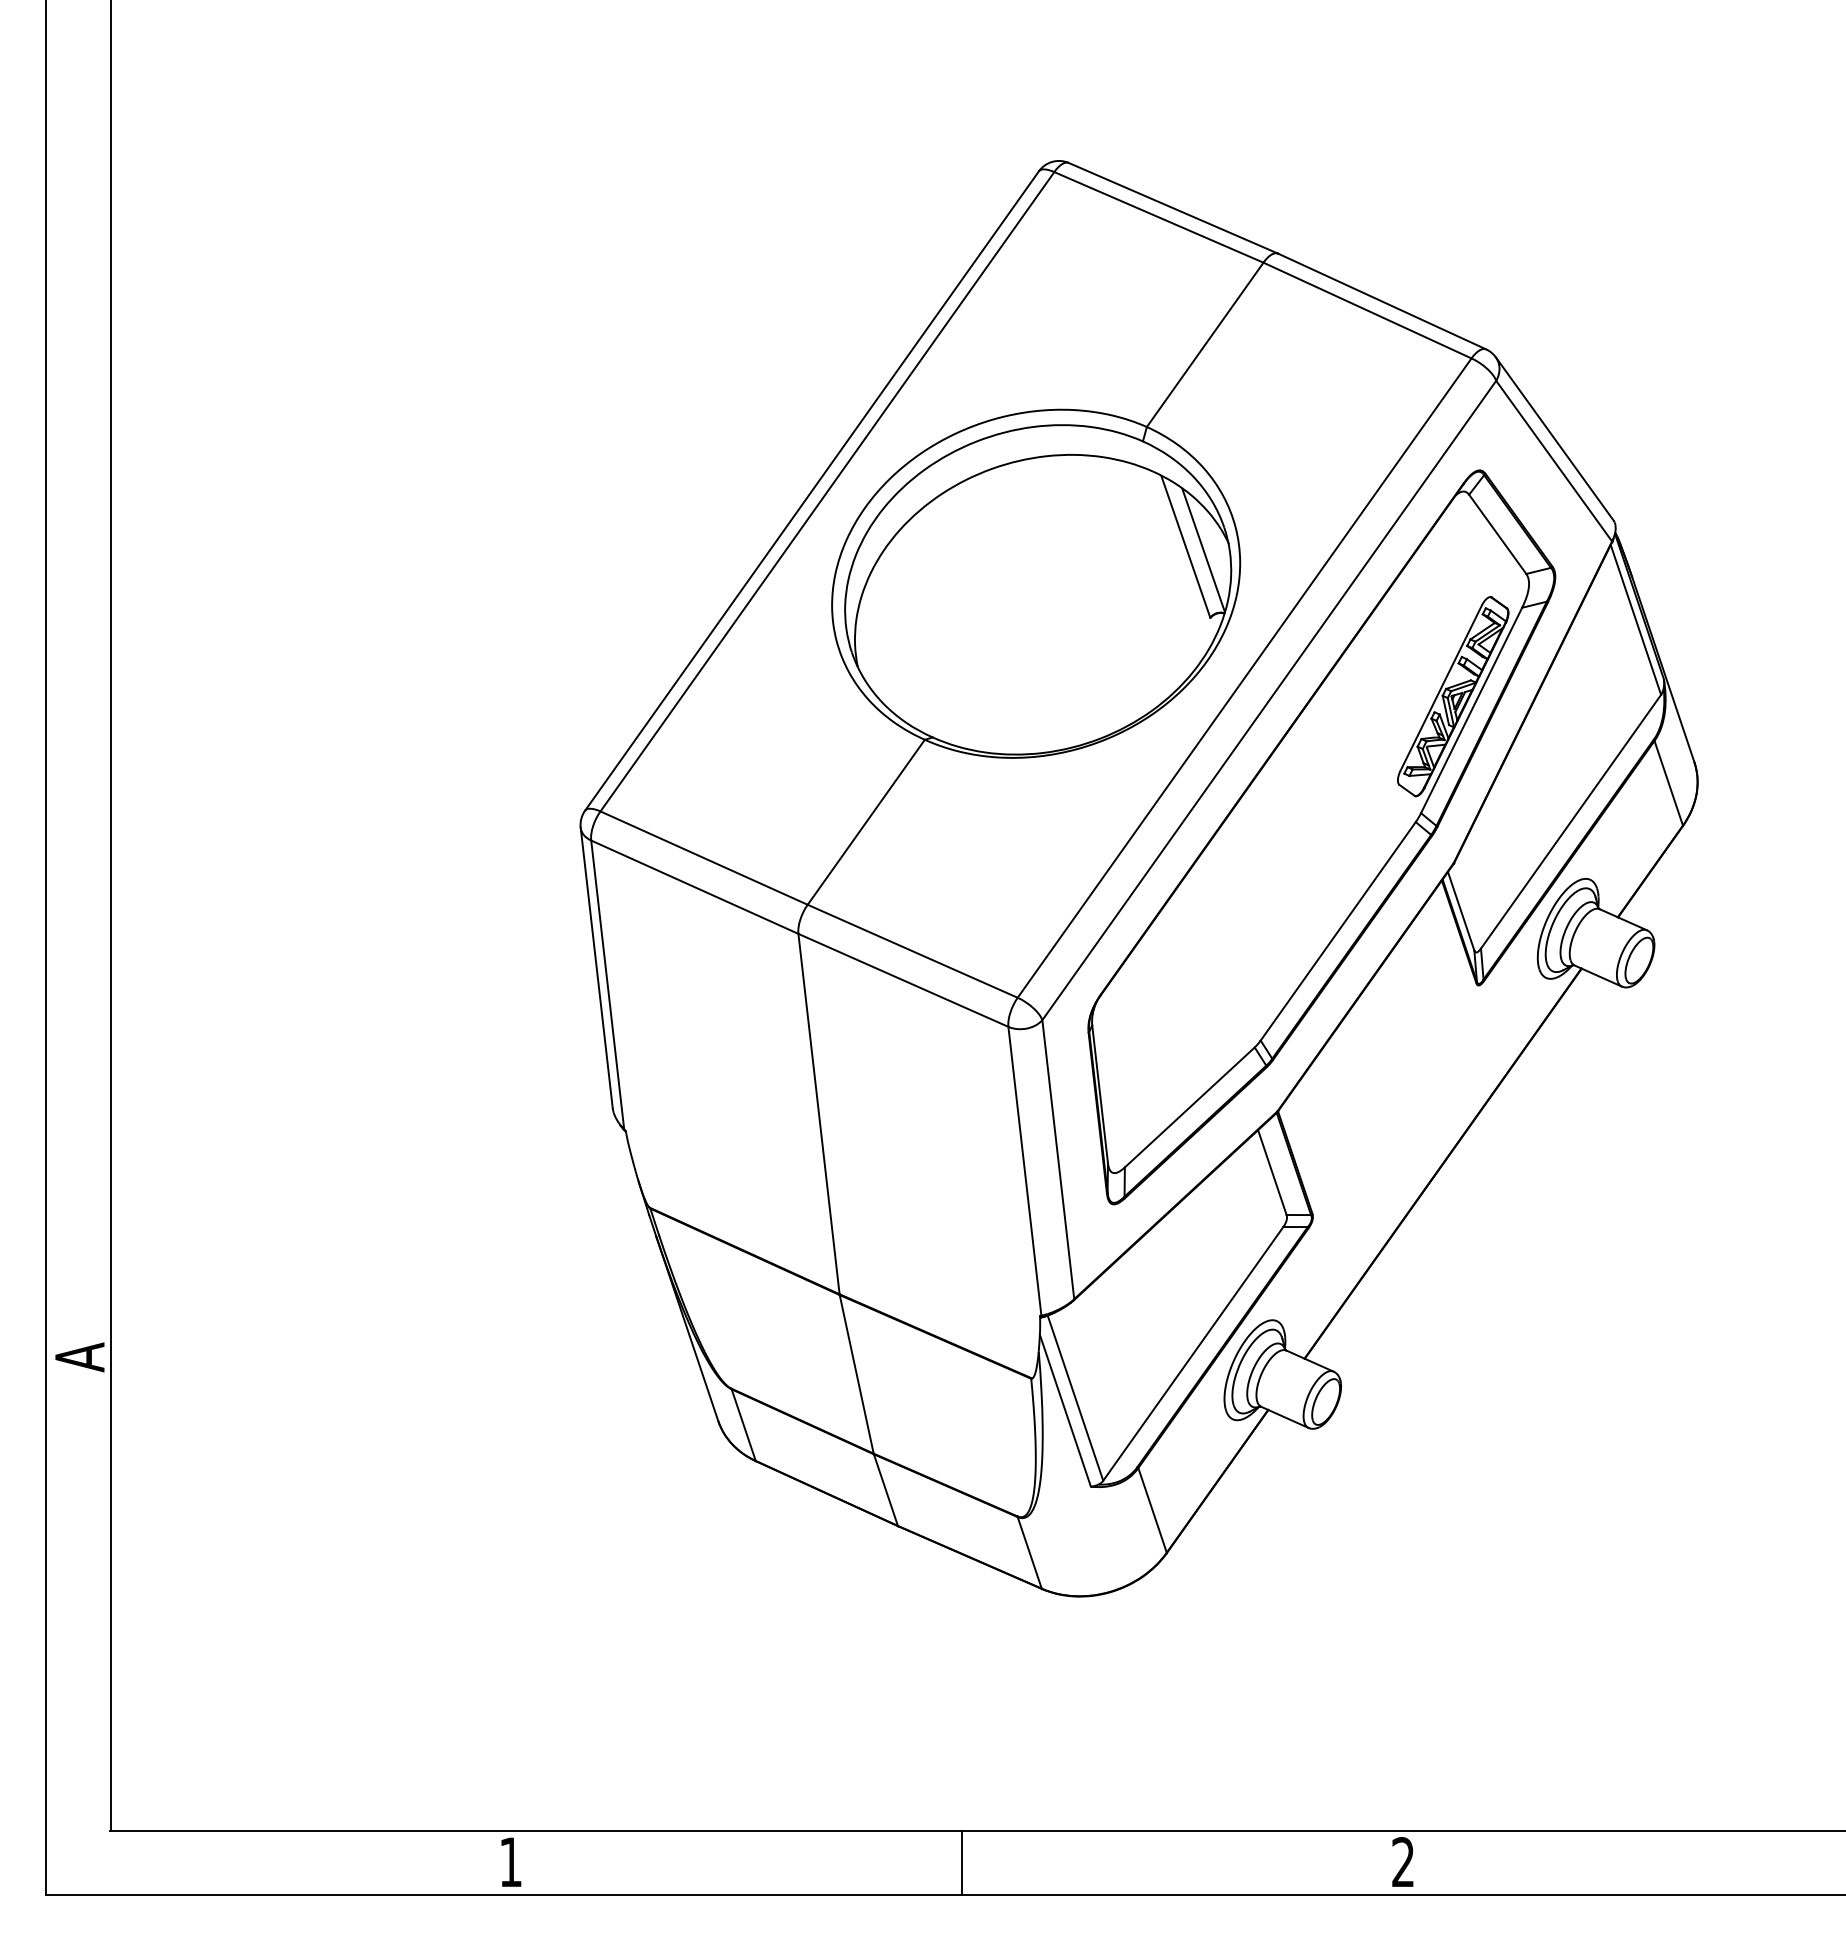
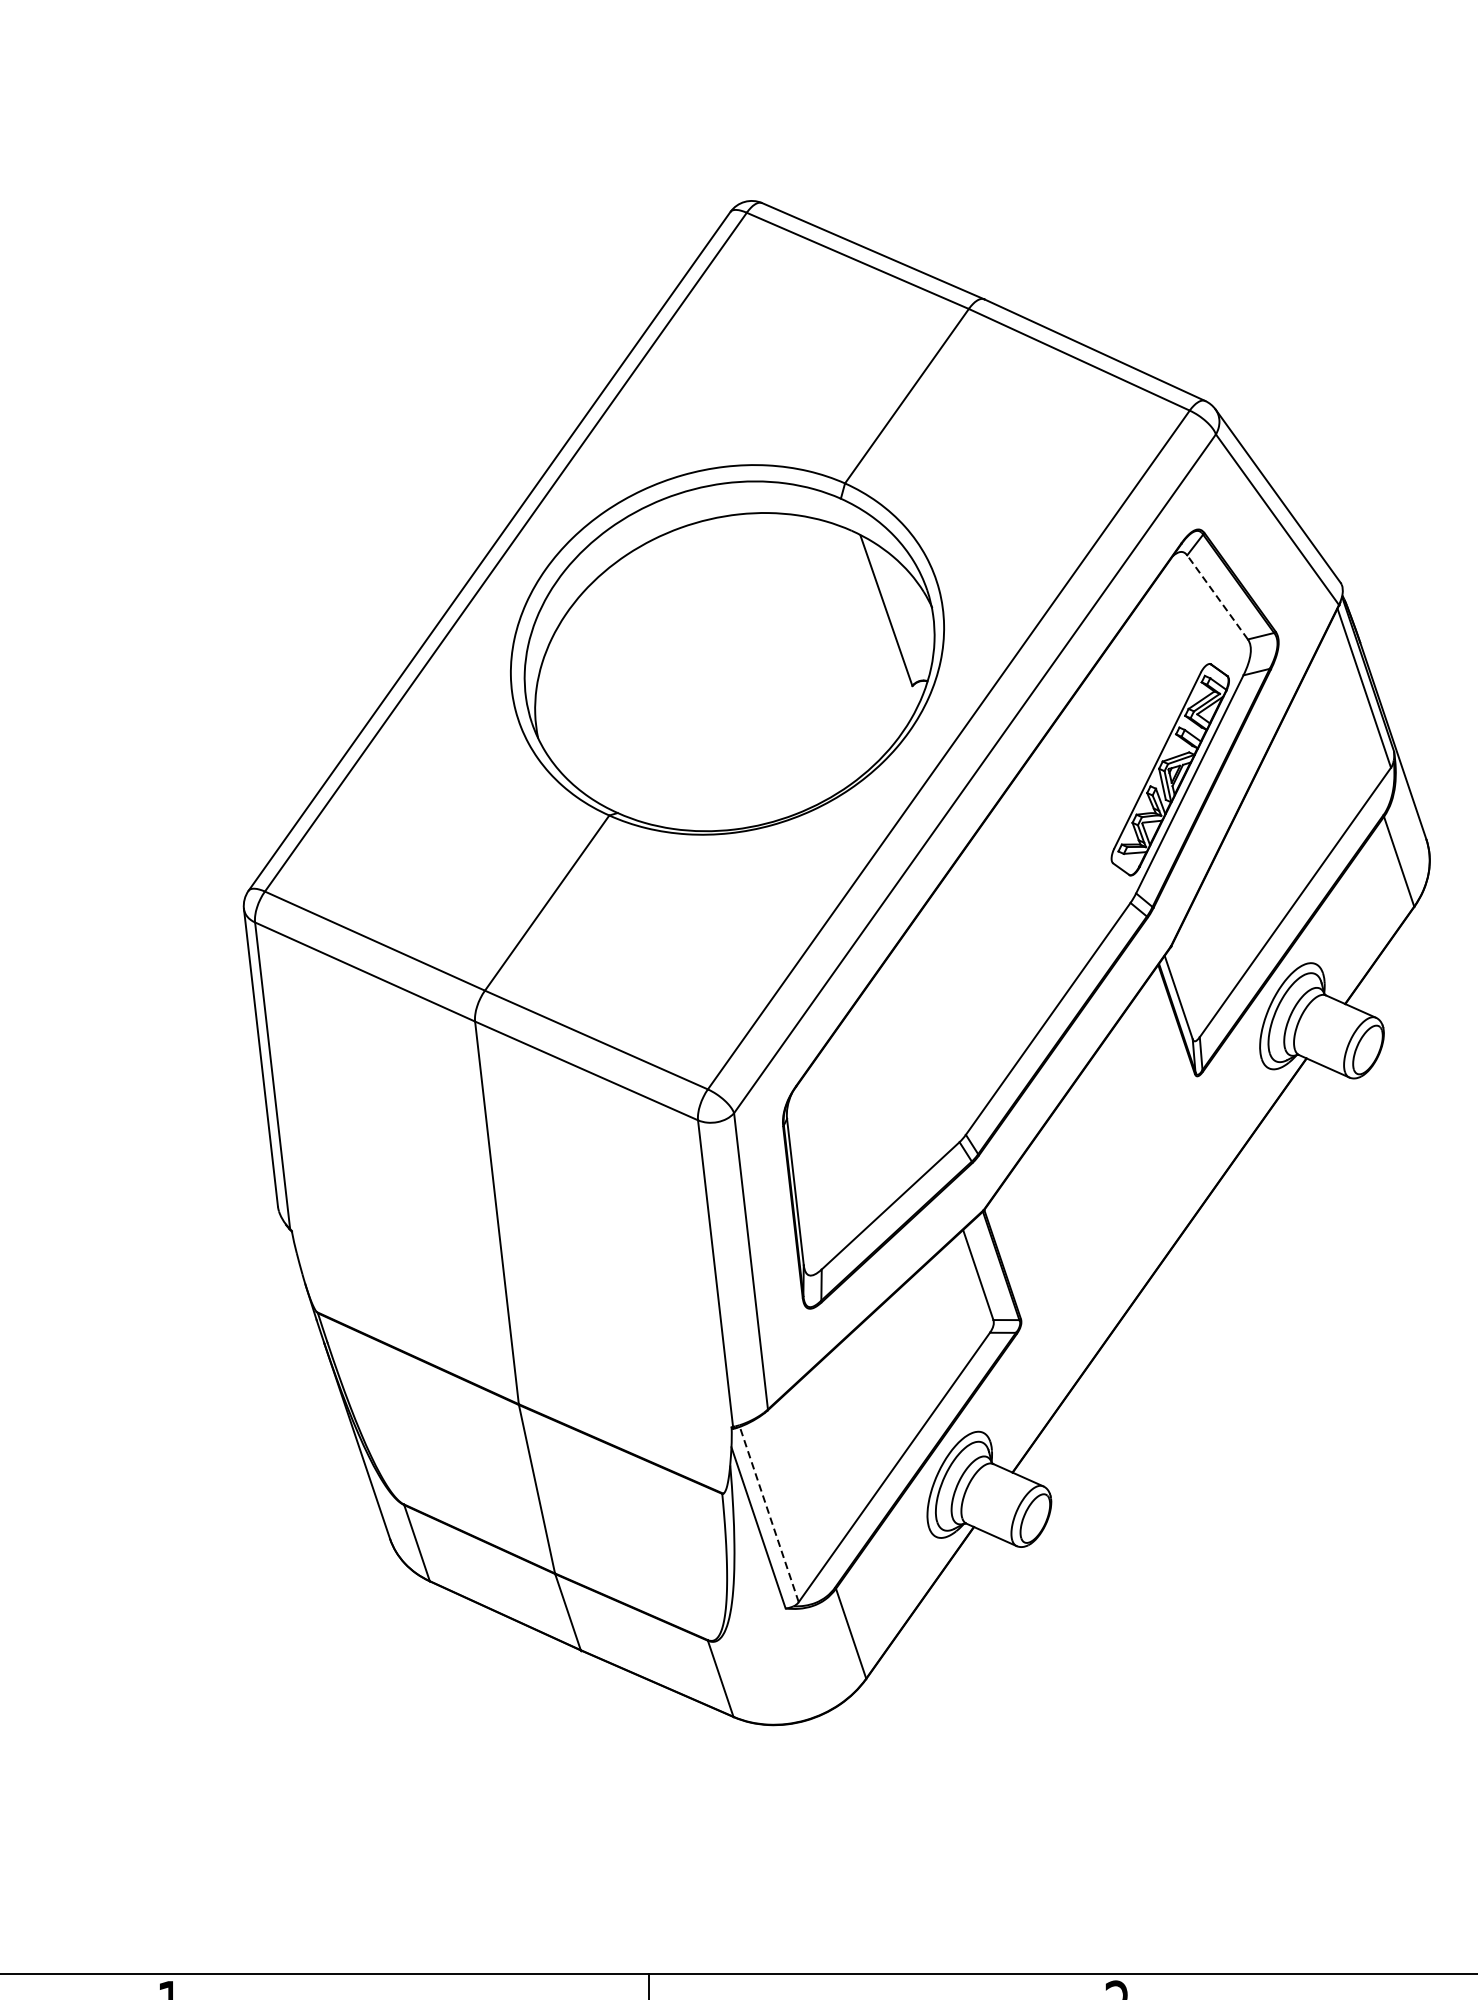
line: (1497, 534) -> (1217, 597), solid -> dashed
line: (1203, 549) -> (905, 613), removed
line: (1075, 1397) -> (769, 1513), solid -> dashed

